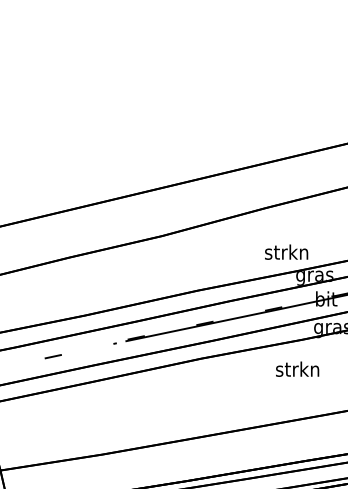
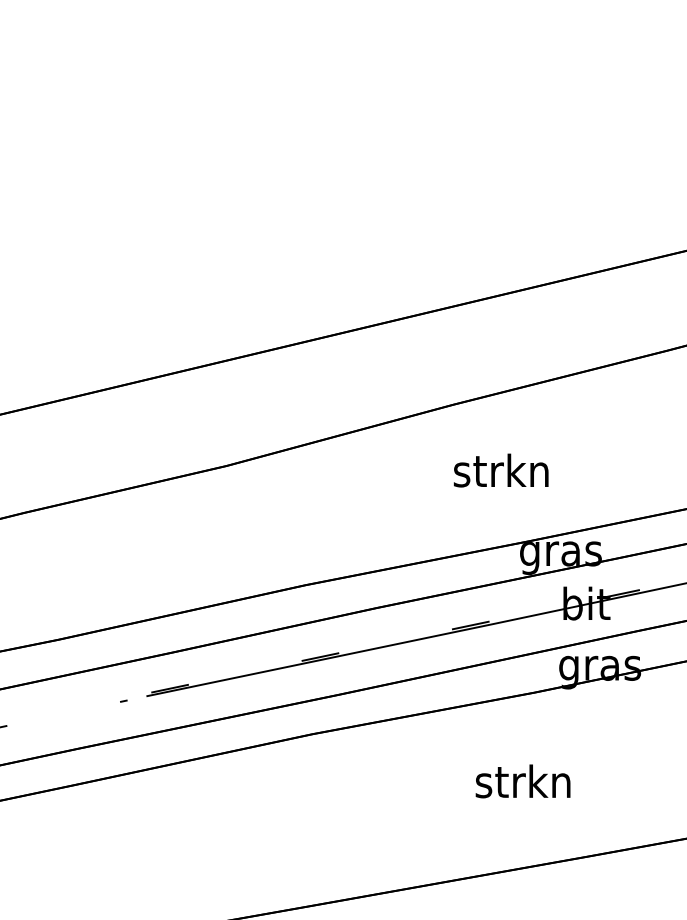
text: (286, 251) -> (501, 469), moved
text: (297, 368) -> (522, 779), moved

